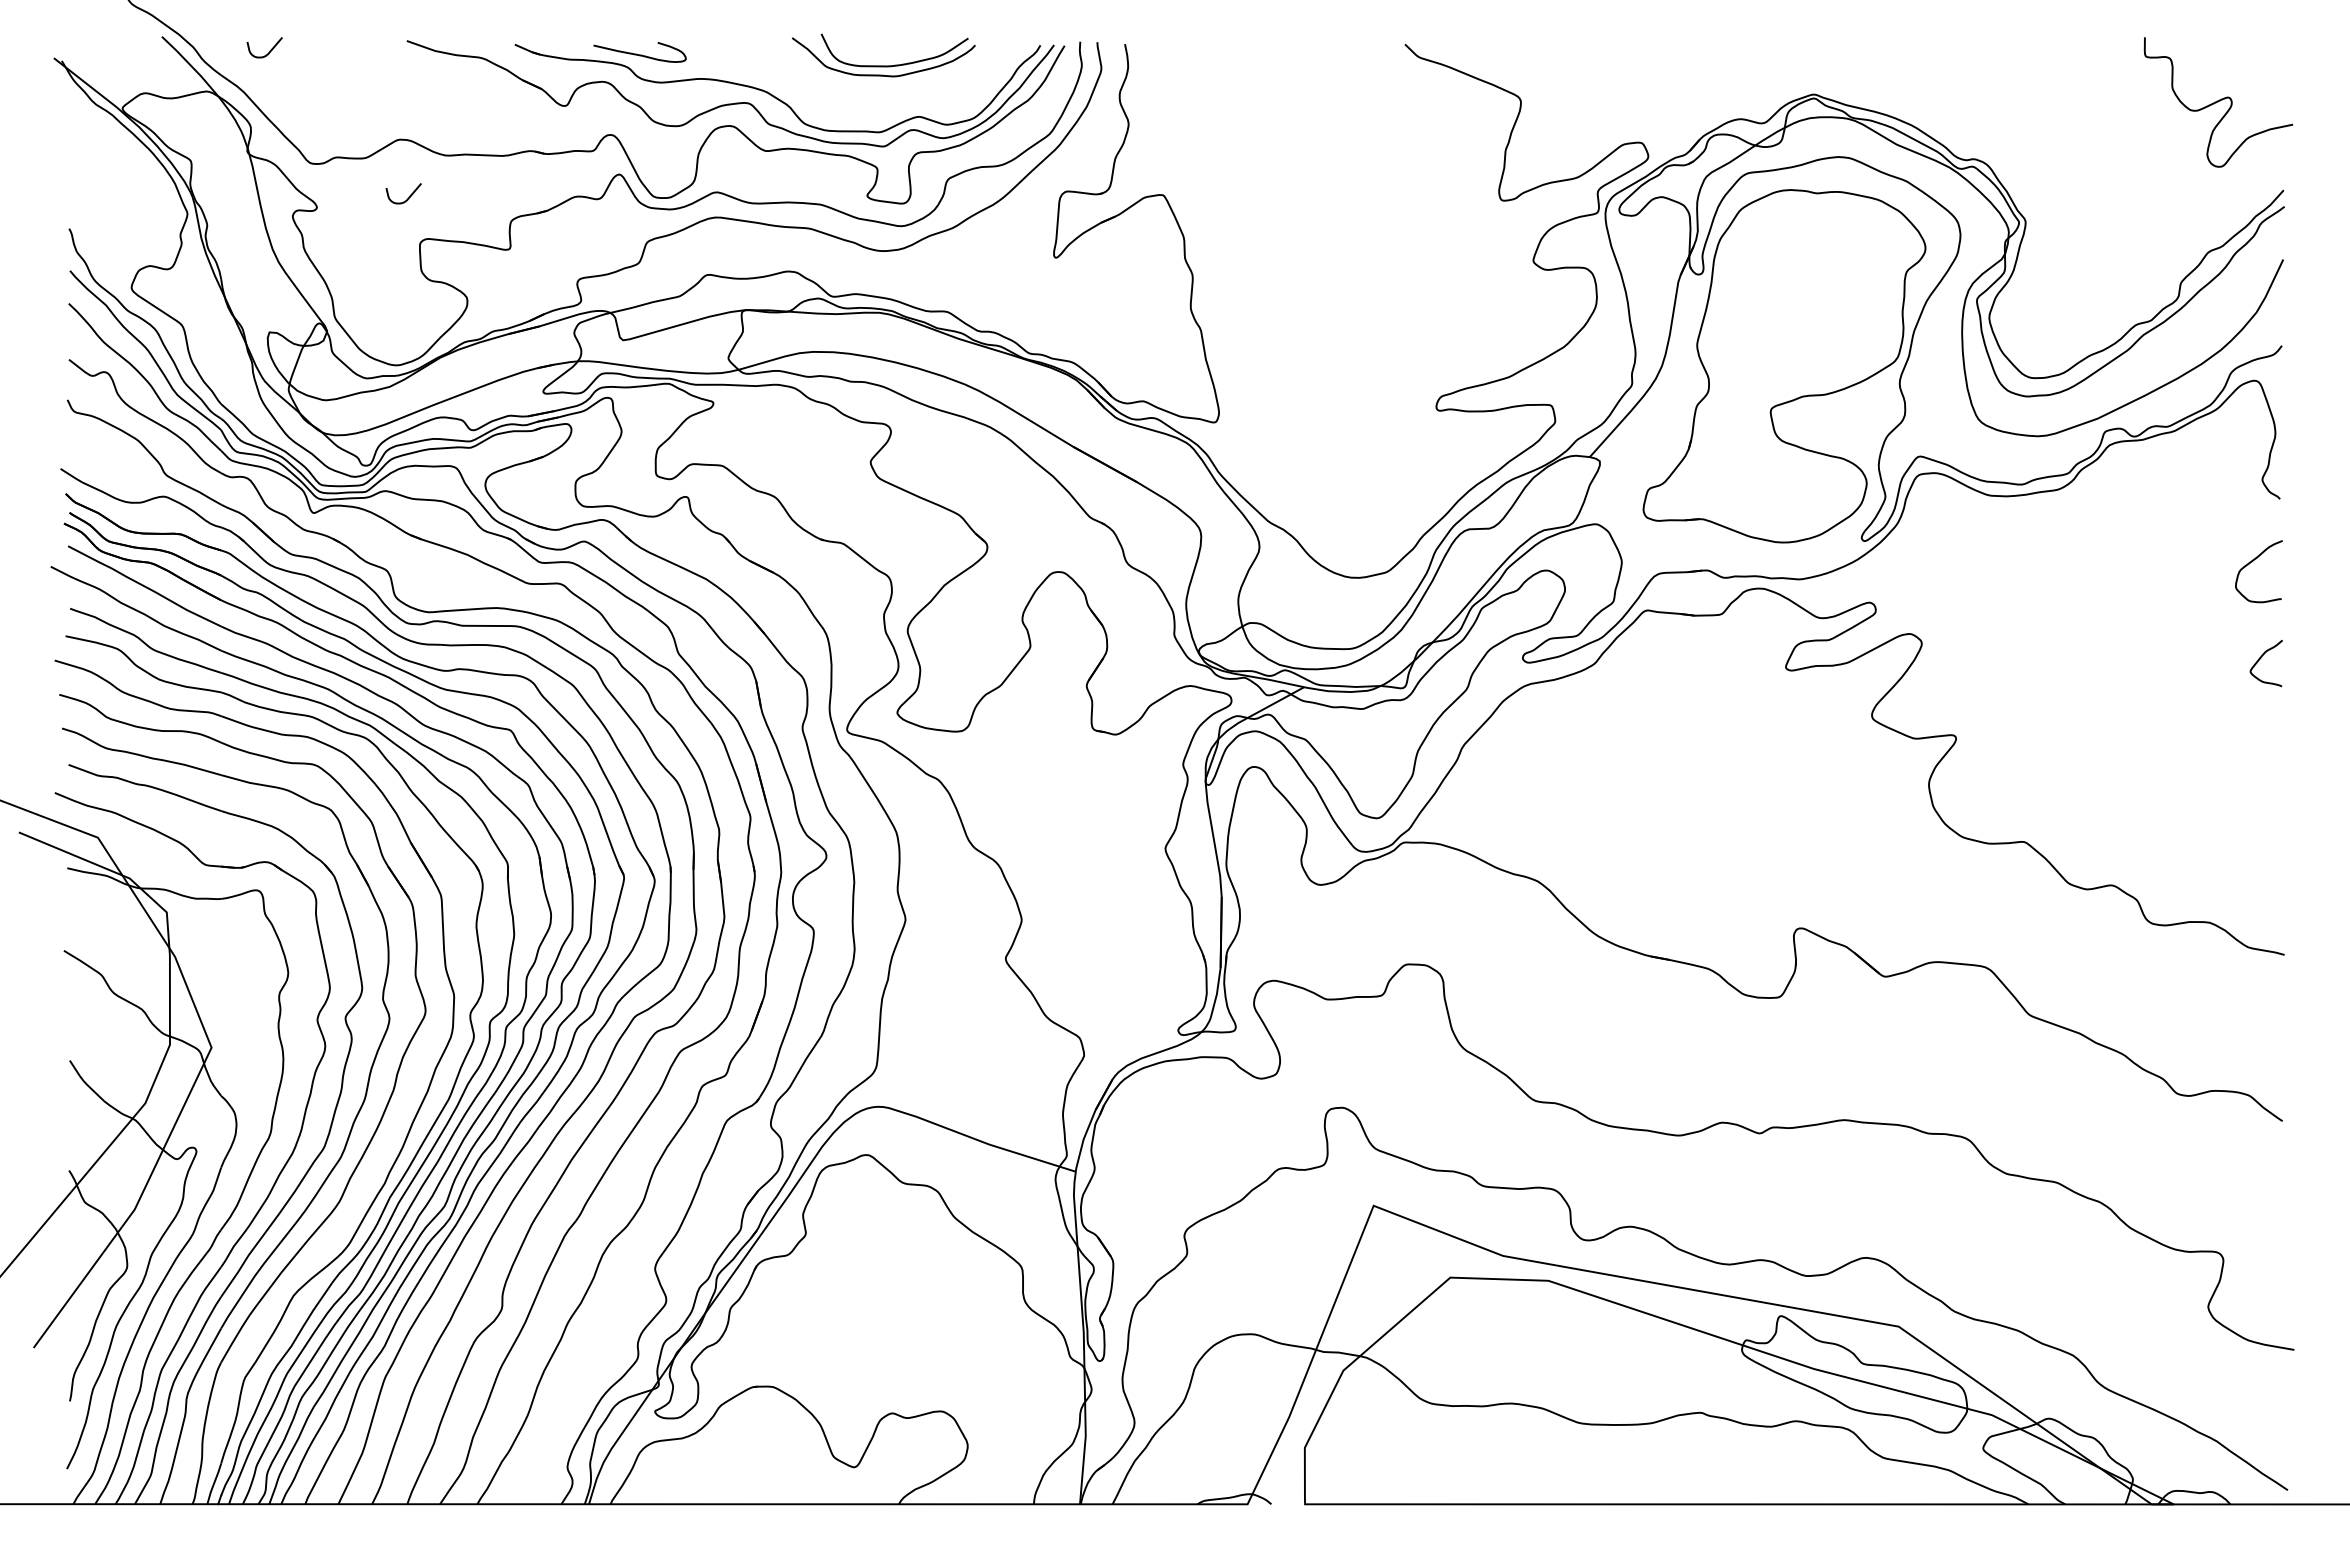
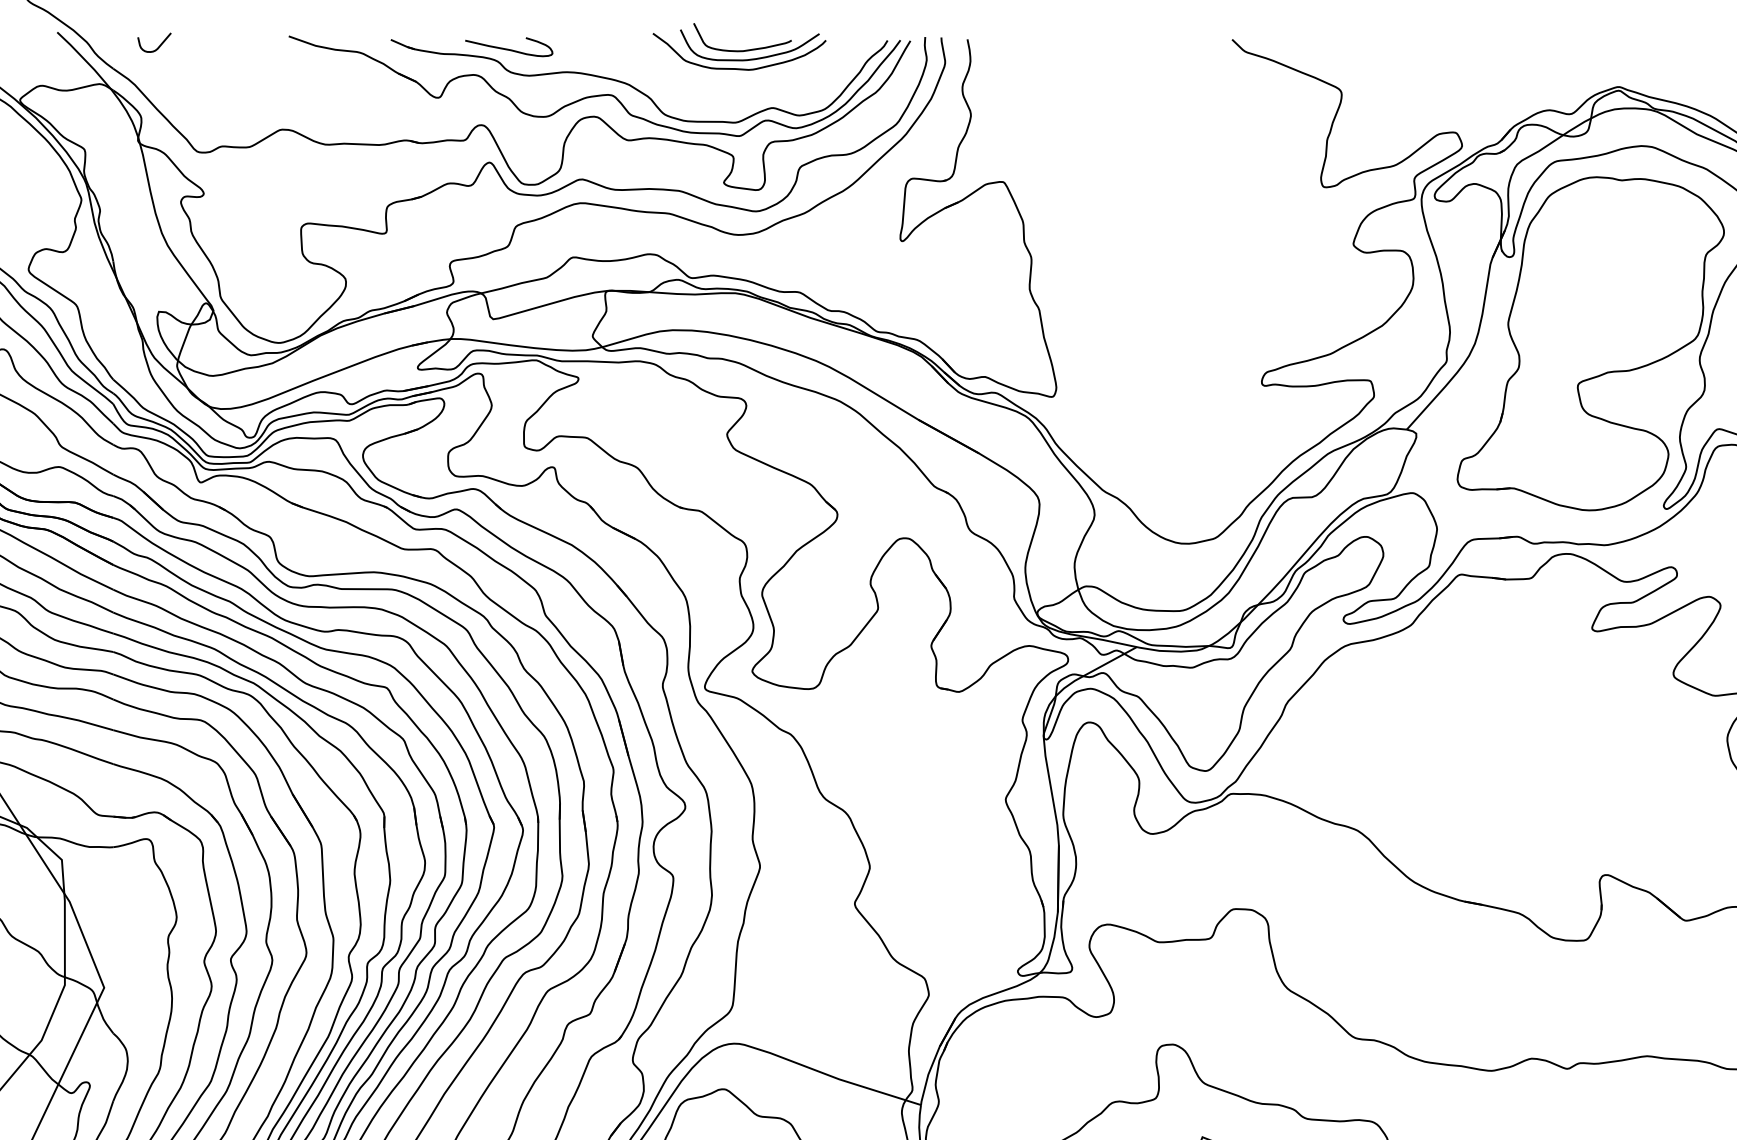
curve: (886, 55) -> (742, 50), added
curve: (409, 195) -> (291, 182), removed

